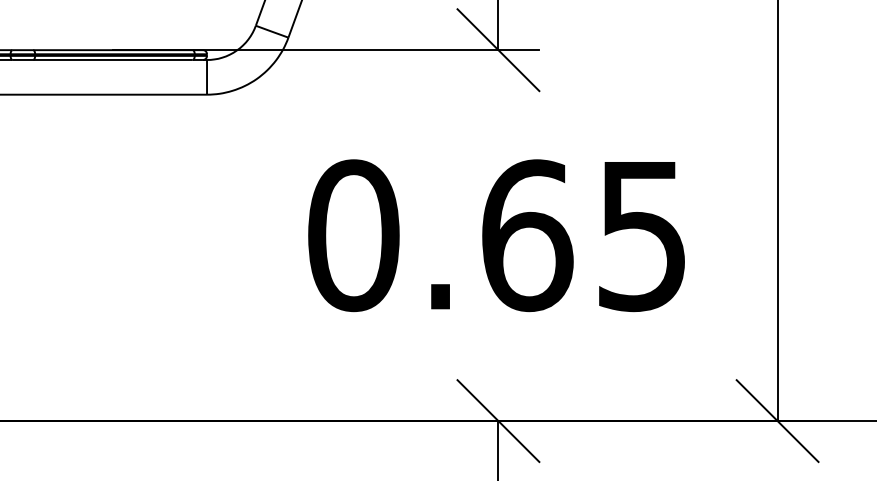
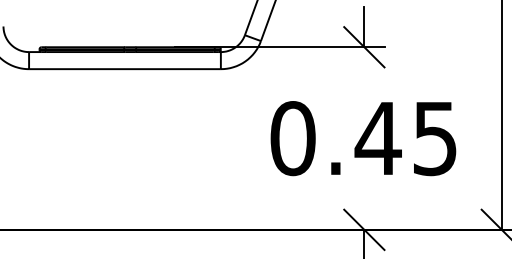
text: (525, 235) -> (377, 138), 0.65 -> 0.45

